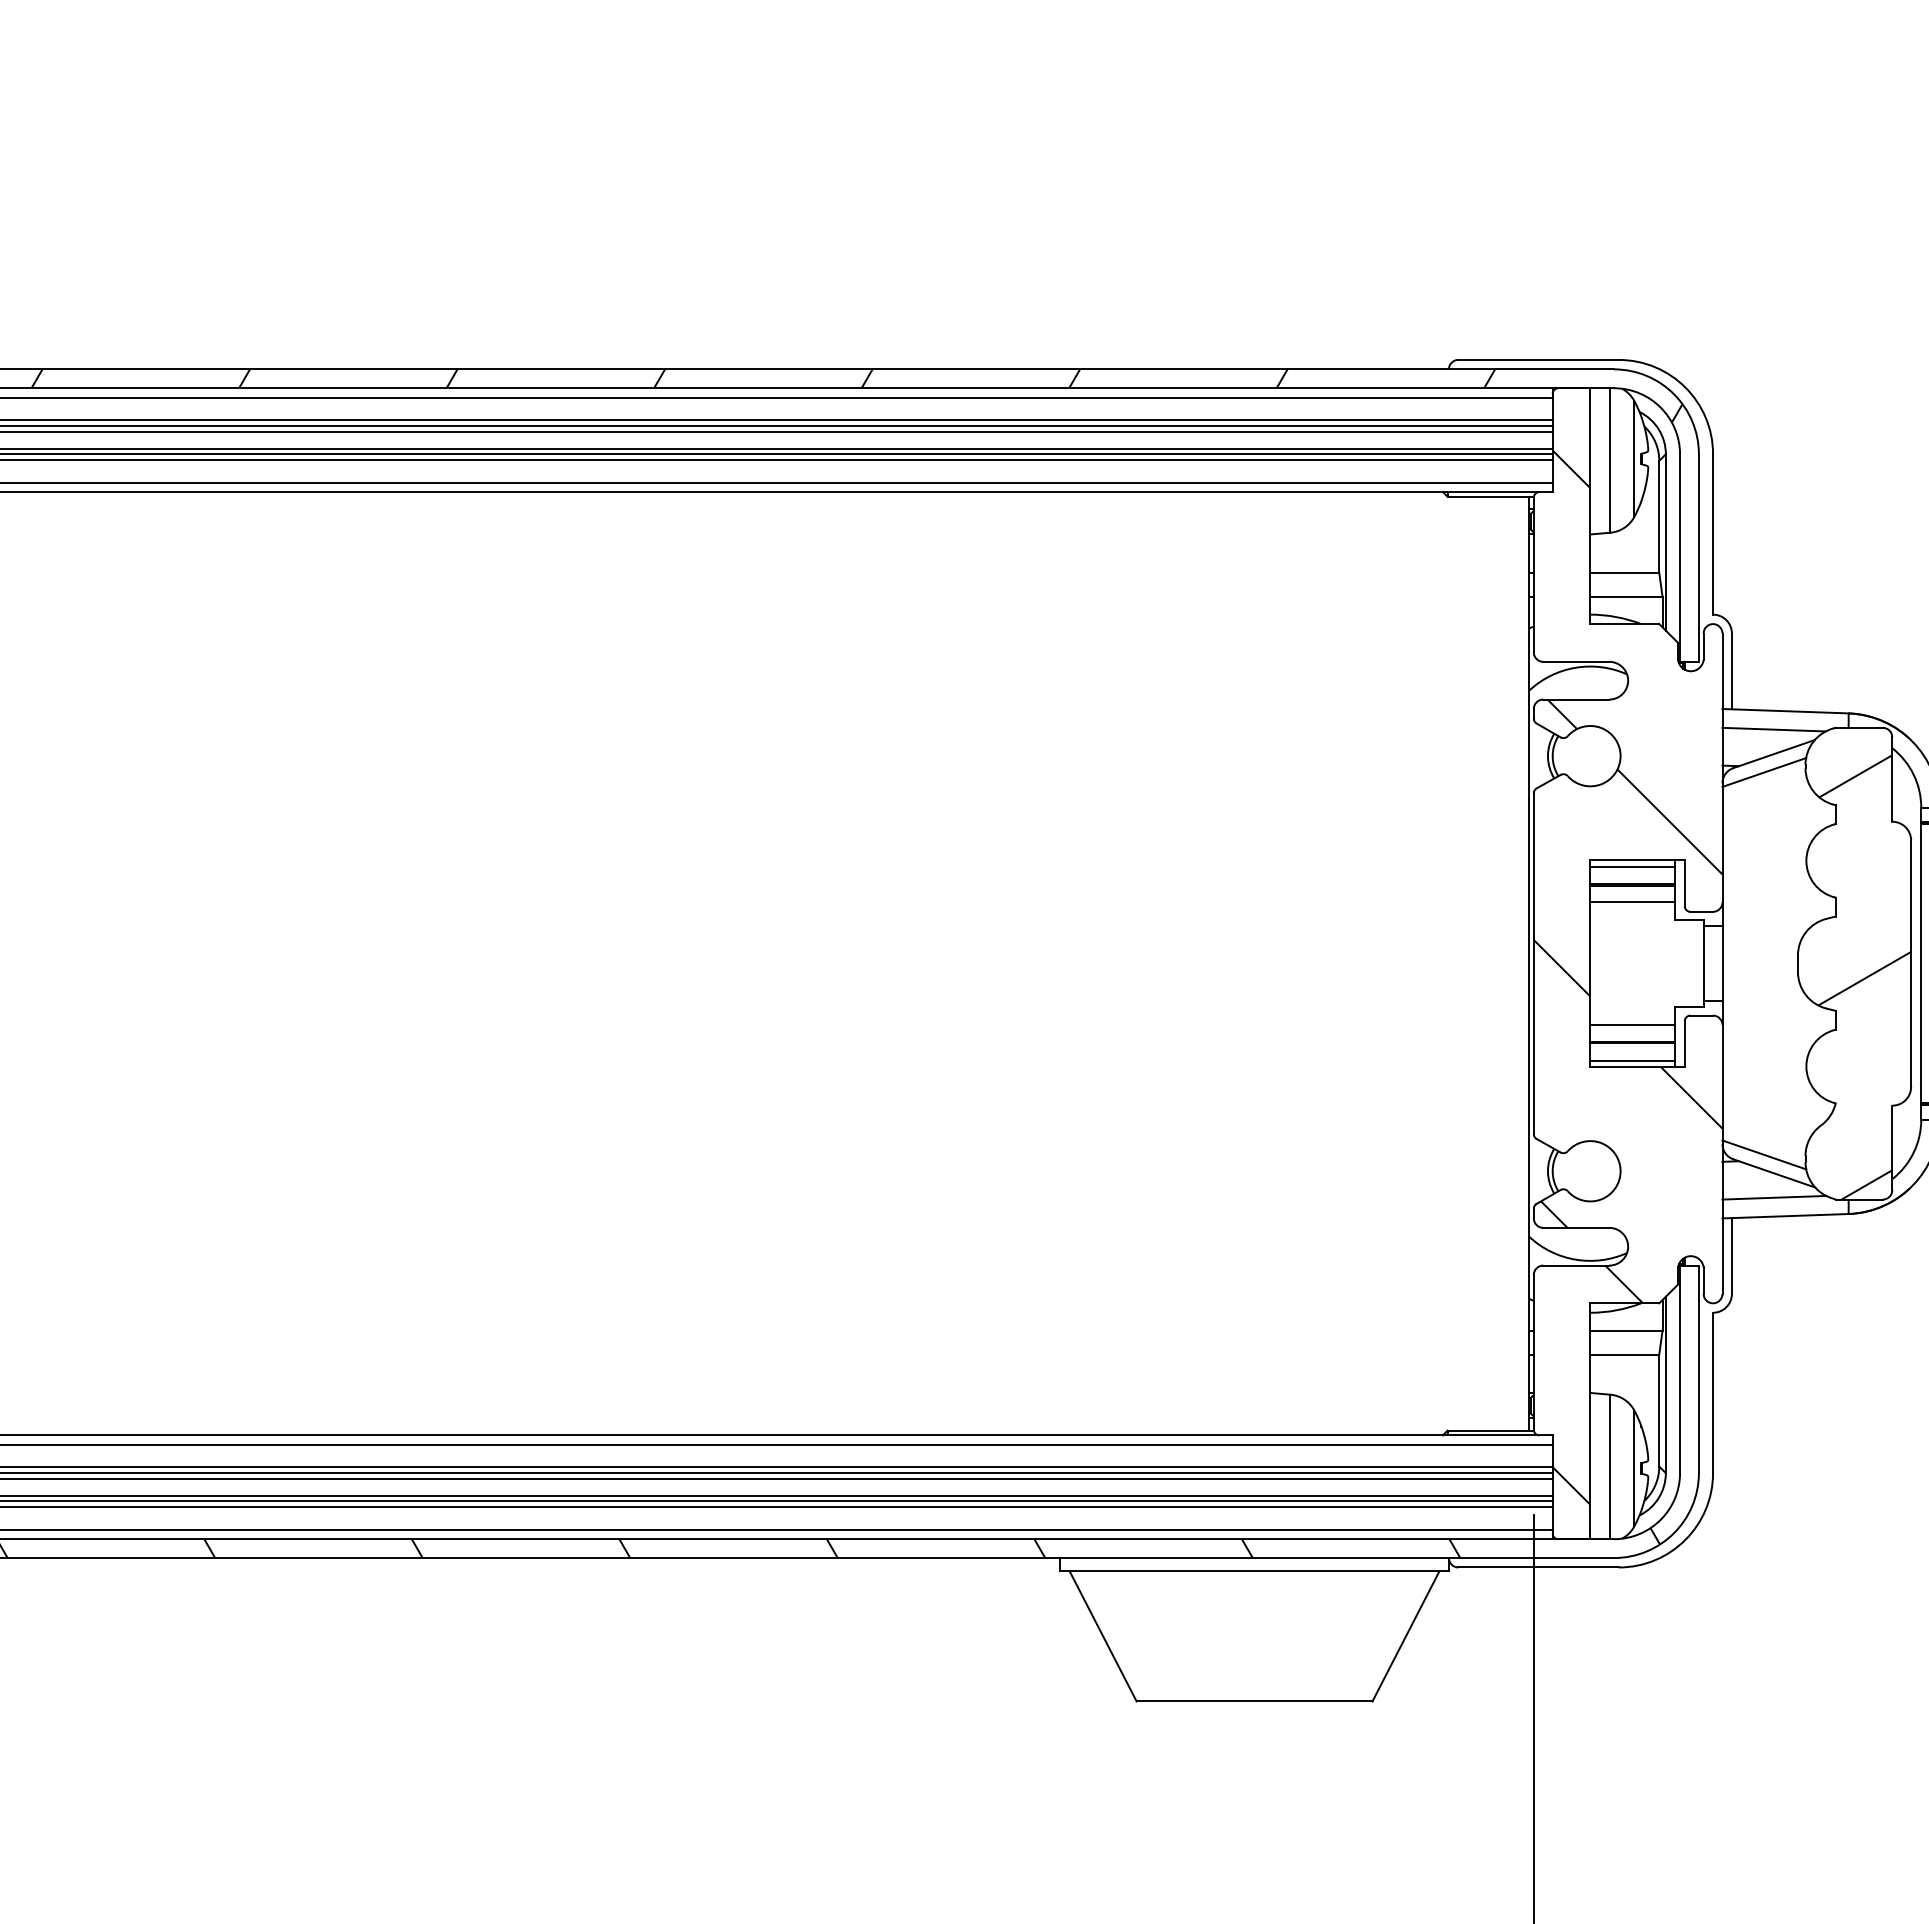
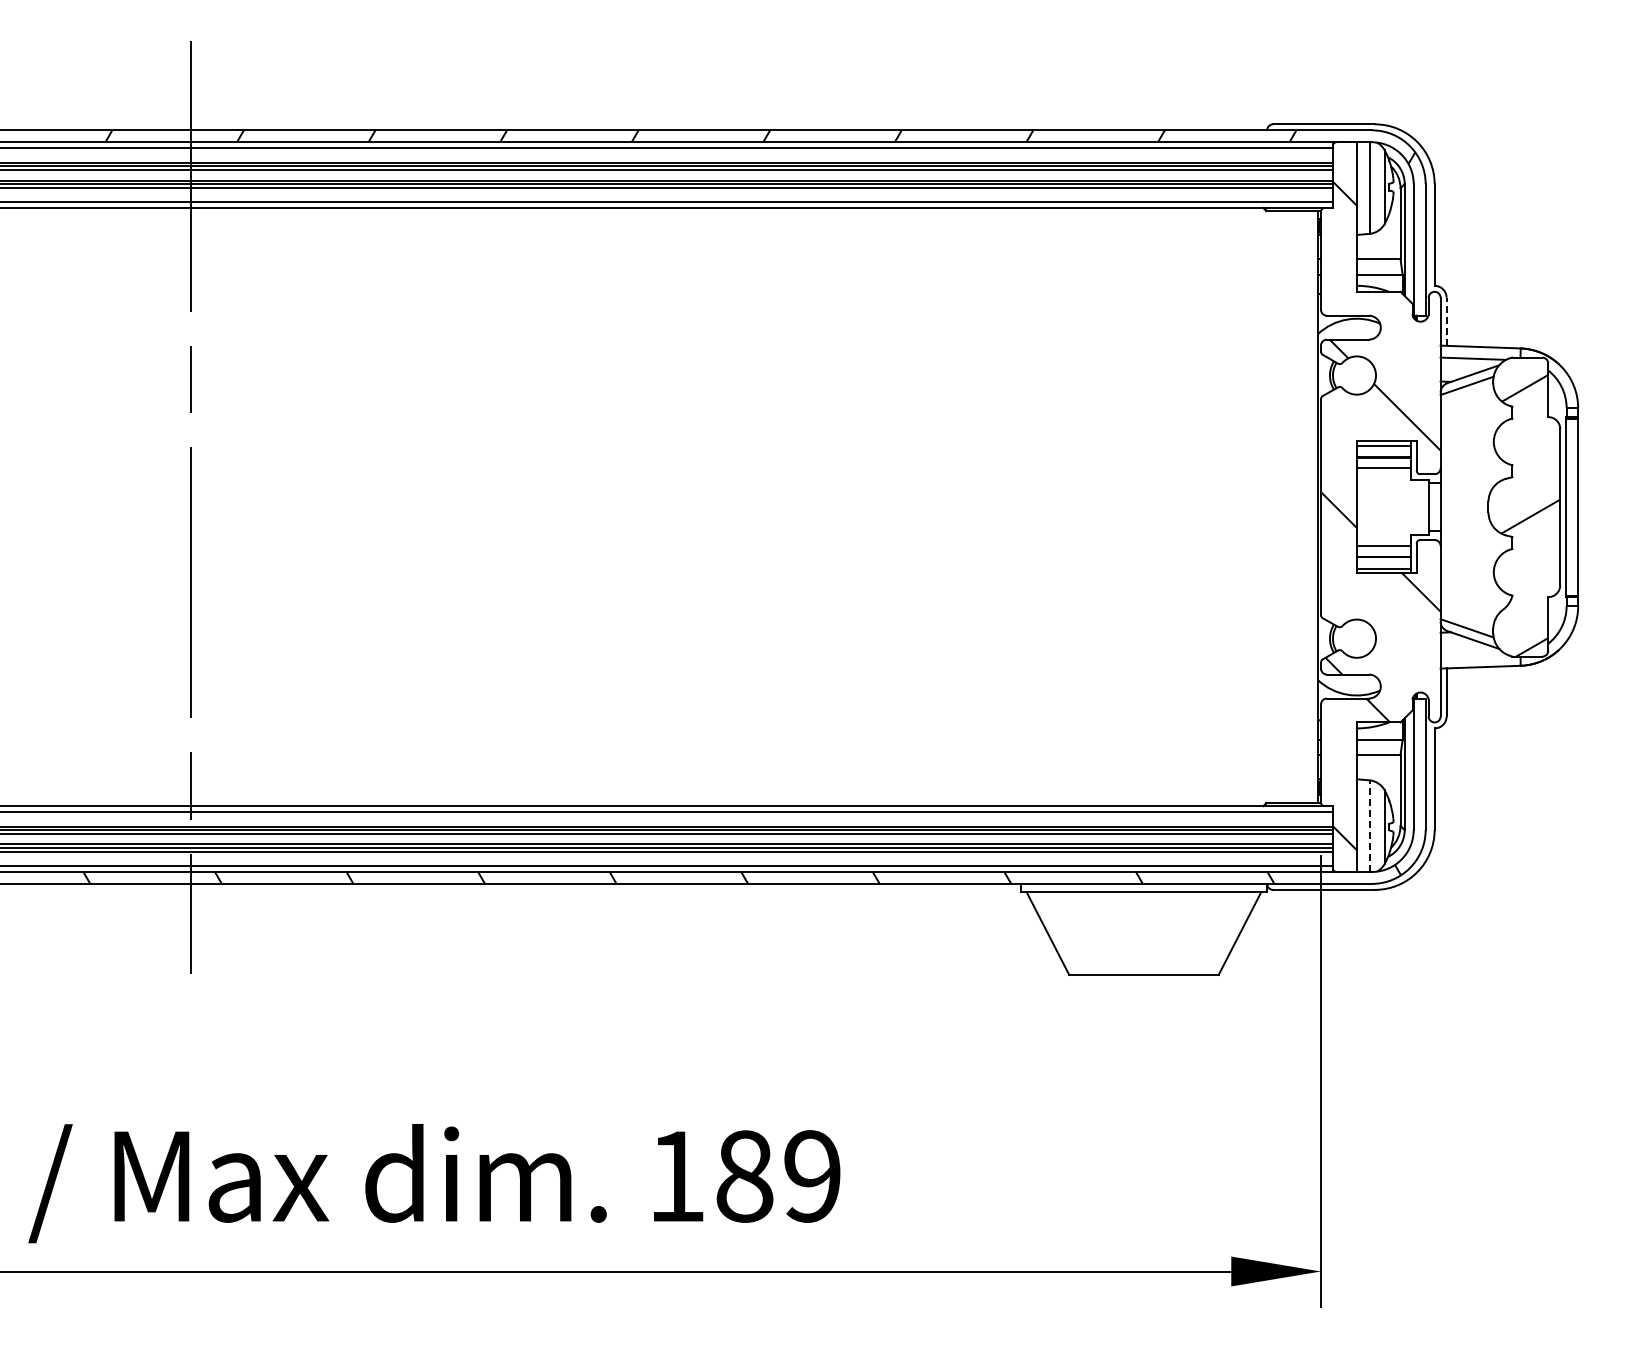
line: (1731, 670) -> (1446, 321), solid -> dashed
line: (1774, 1197) -> (1473, 655), removed
line: (1610, 1467) -> (1369, 826), solid -> dashed

